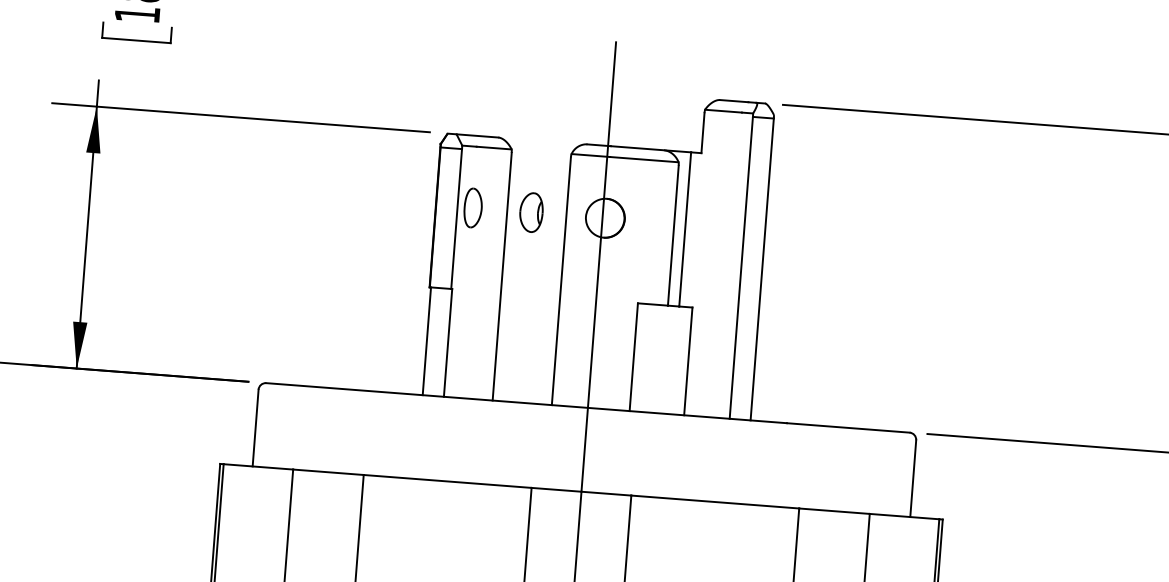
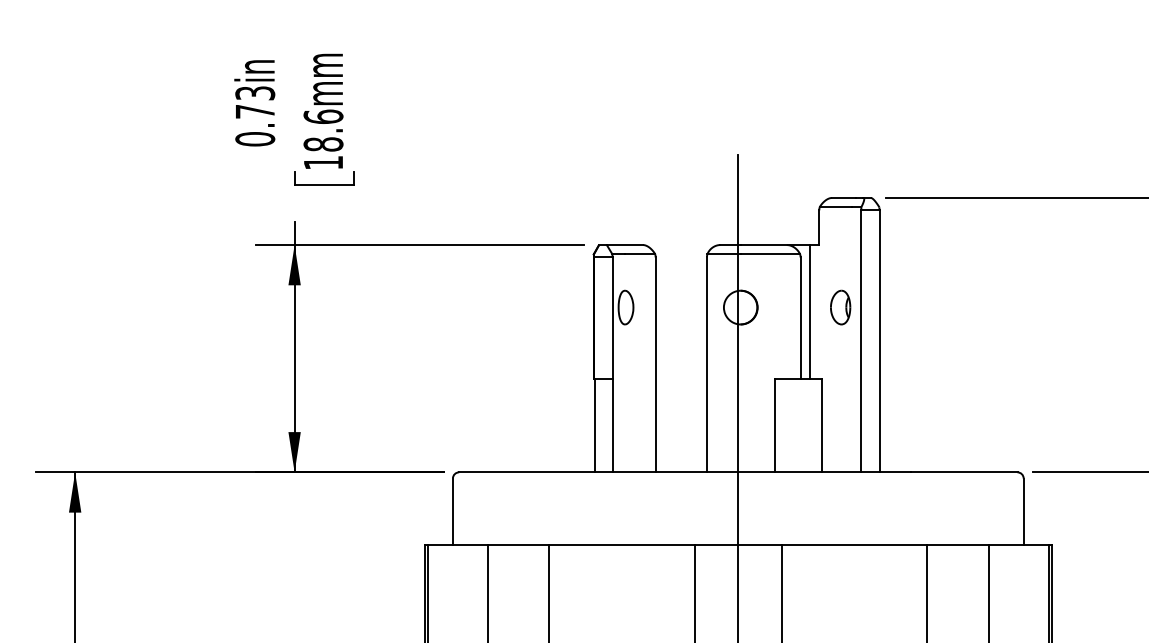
part: (531, 212) -> (840, 307), moved

